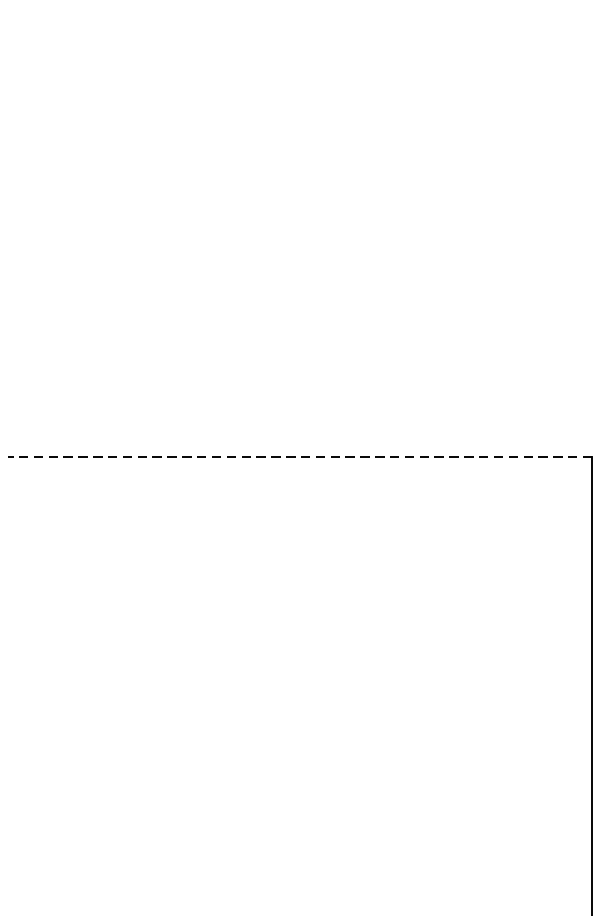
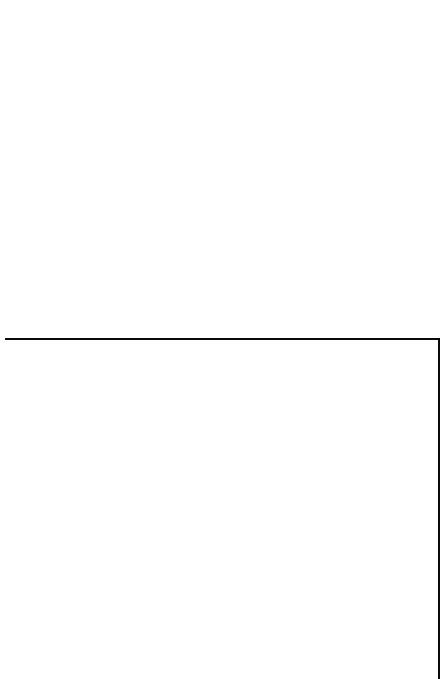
line: (300, 456) -> (222, 338), dashed -> solid

